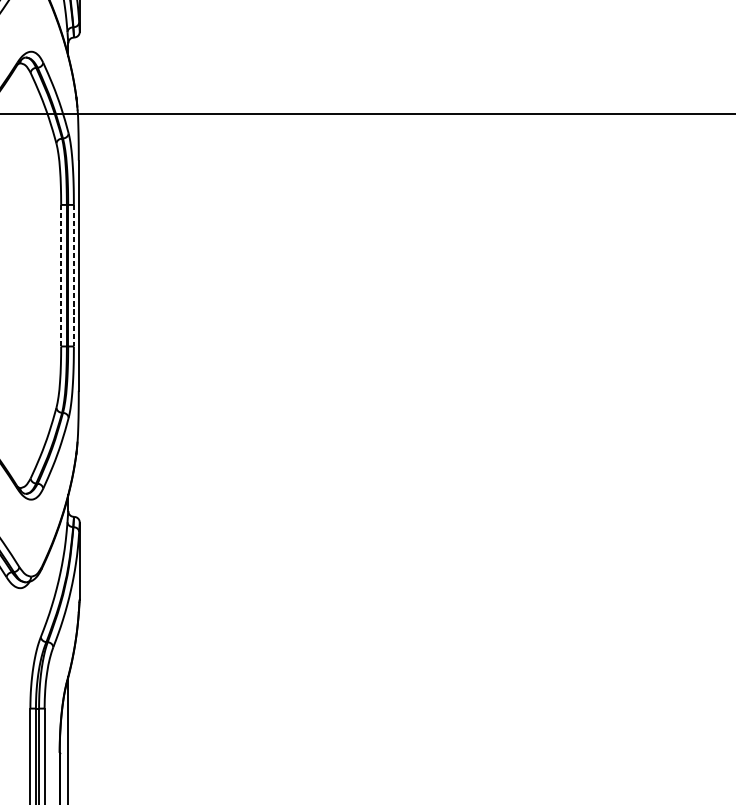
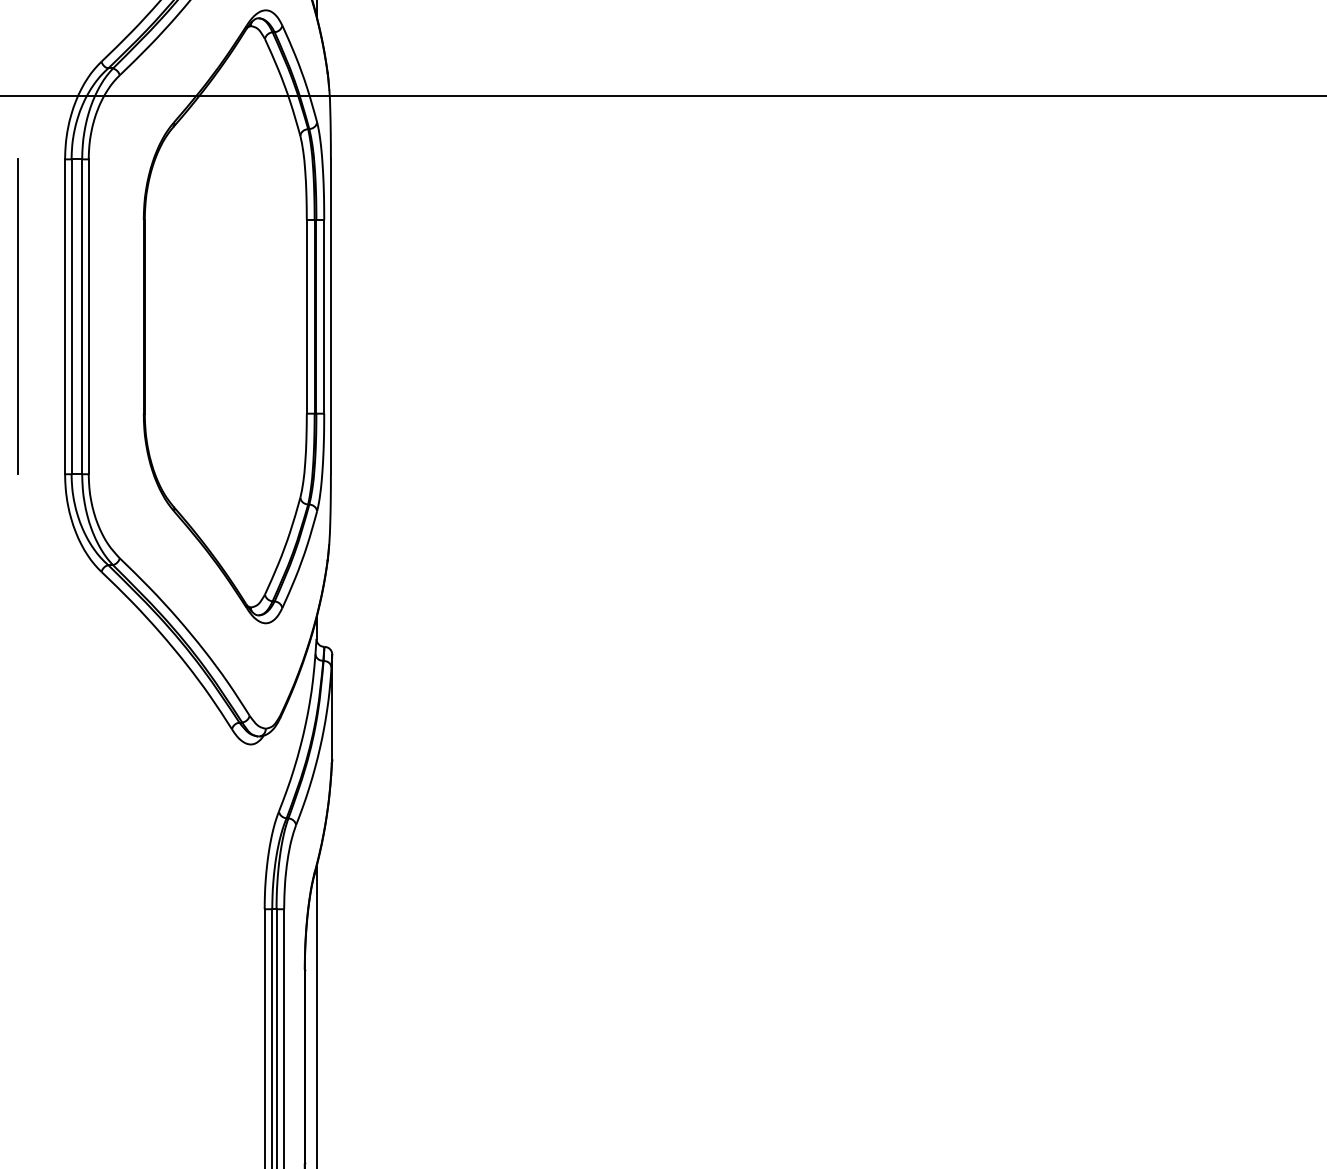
line: (60, 275) -> (306, 316), dashed -> solid
line: (74, 275) -> (324, 316), dashed -> solid

